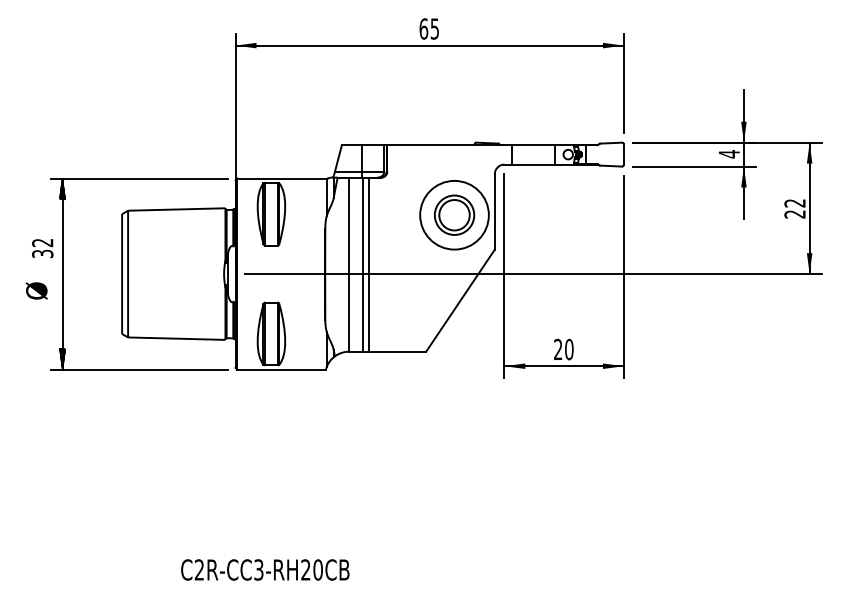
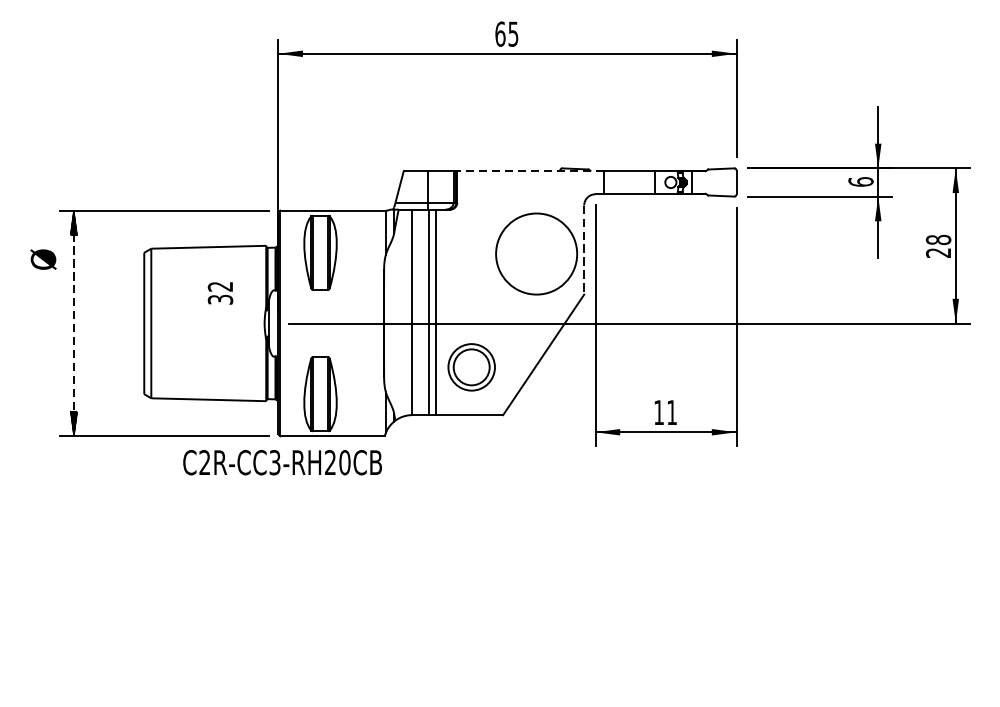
line: (449, 144) -> (530, 170), solid -> dashed
text: (729, 154) -> (861, 182), 4 -> 6
text: (794, 203) -> (937, 240), 22 -> 28
line: (494, 211) -> (583, 249), solid -> dashed
part: (454, 214) -> (471, 366), moved
text: (42, 248) -> (220, 293), moved
line: (62, 274) -> (73, 323), solid -> dashed
text: (36, 290) -> (43, 259), moved
text: (563, 349) -> (665, 412), 20 -> 11
text: (265, 569) -> (282, 462), moved

